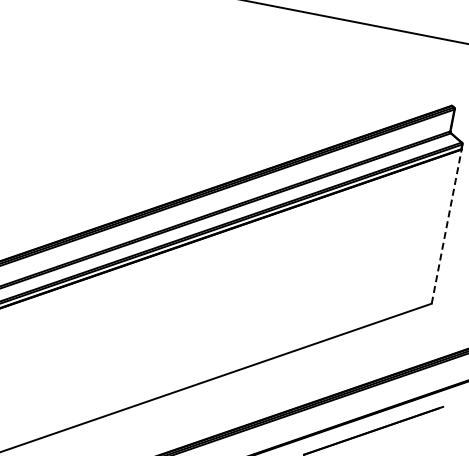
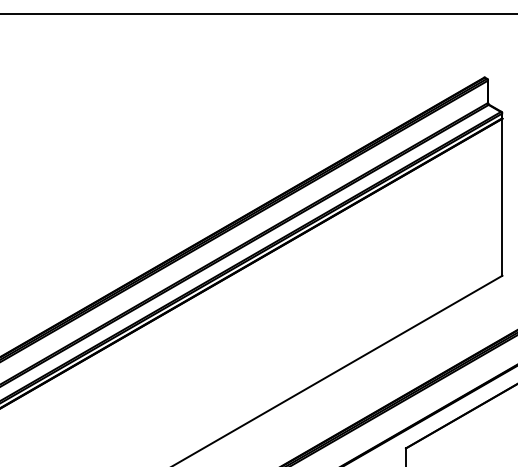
line: (446, 225) -> (502, 196), dashed -> solid

